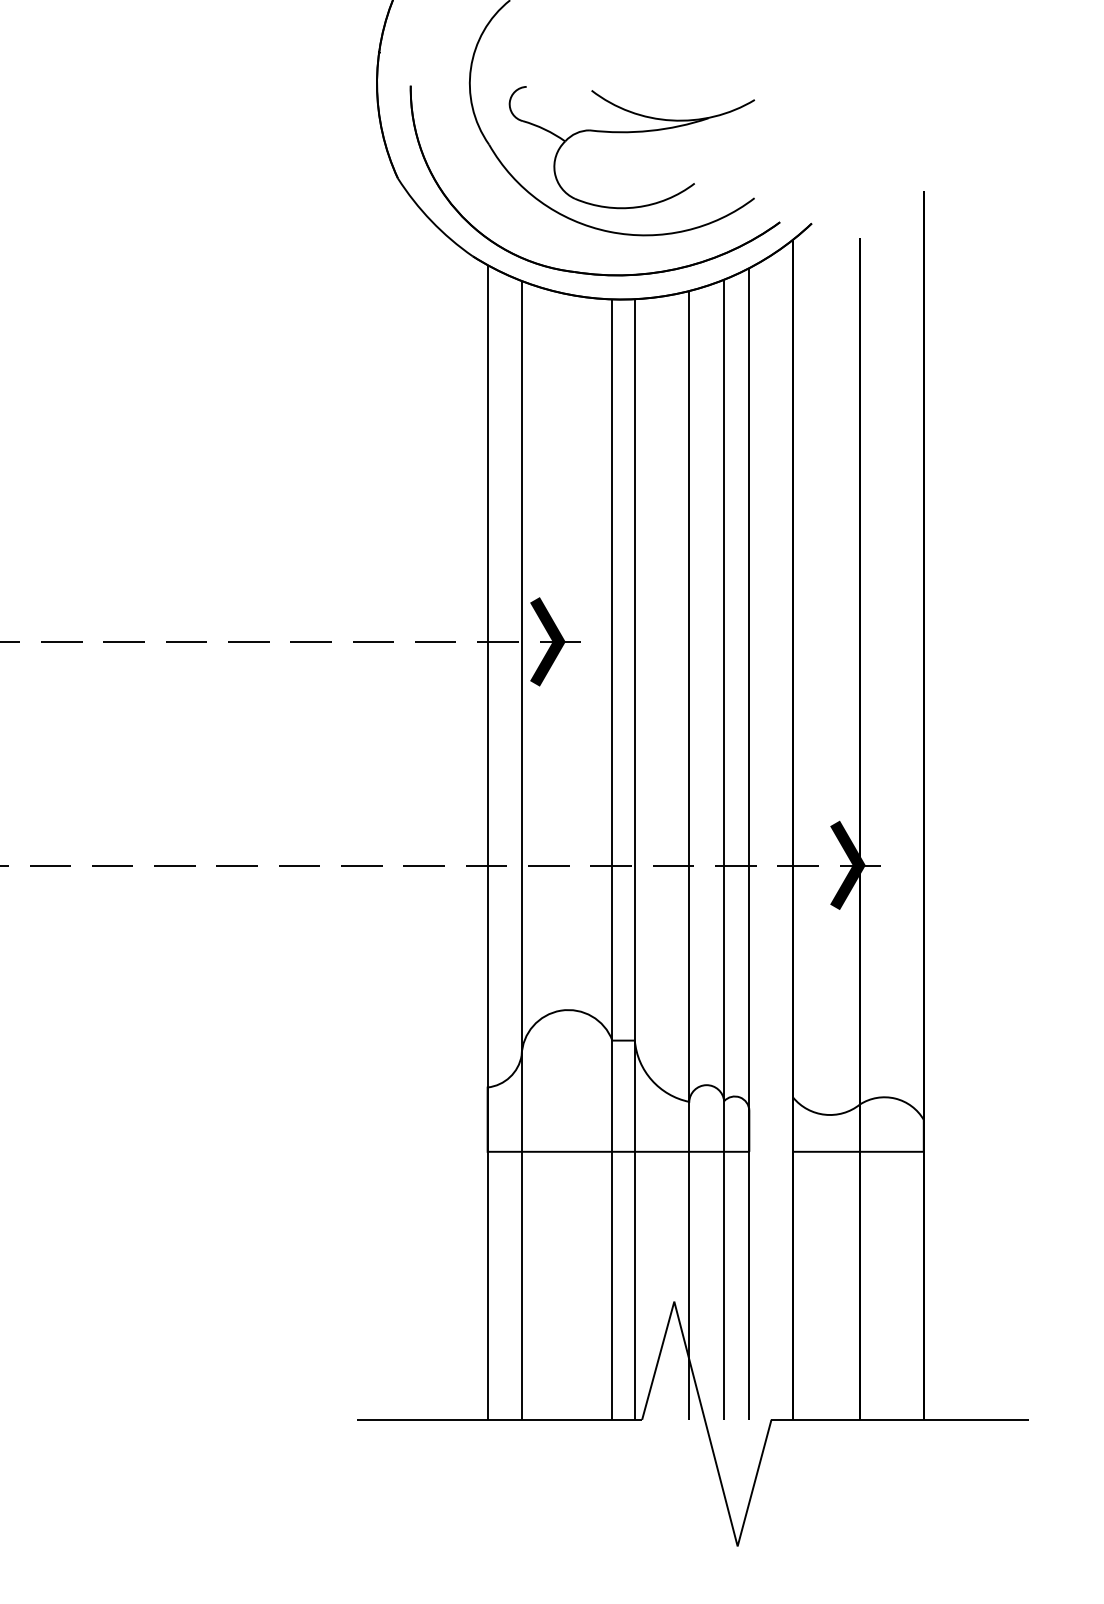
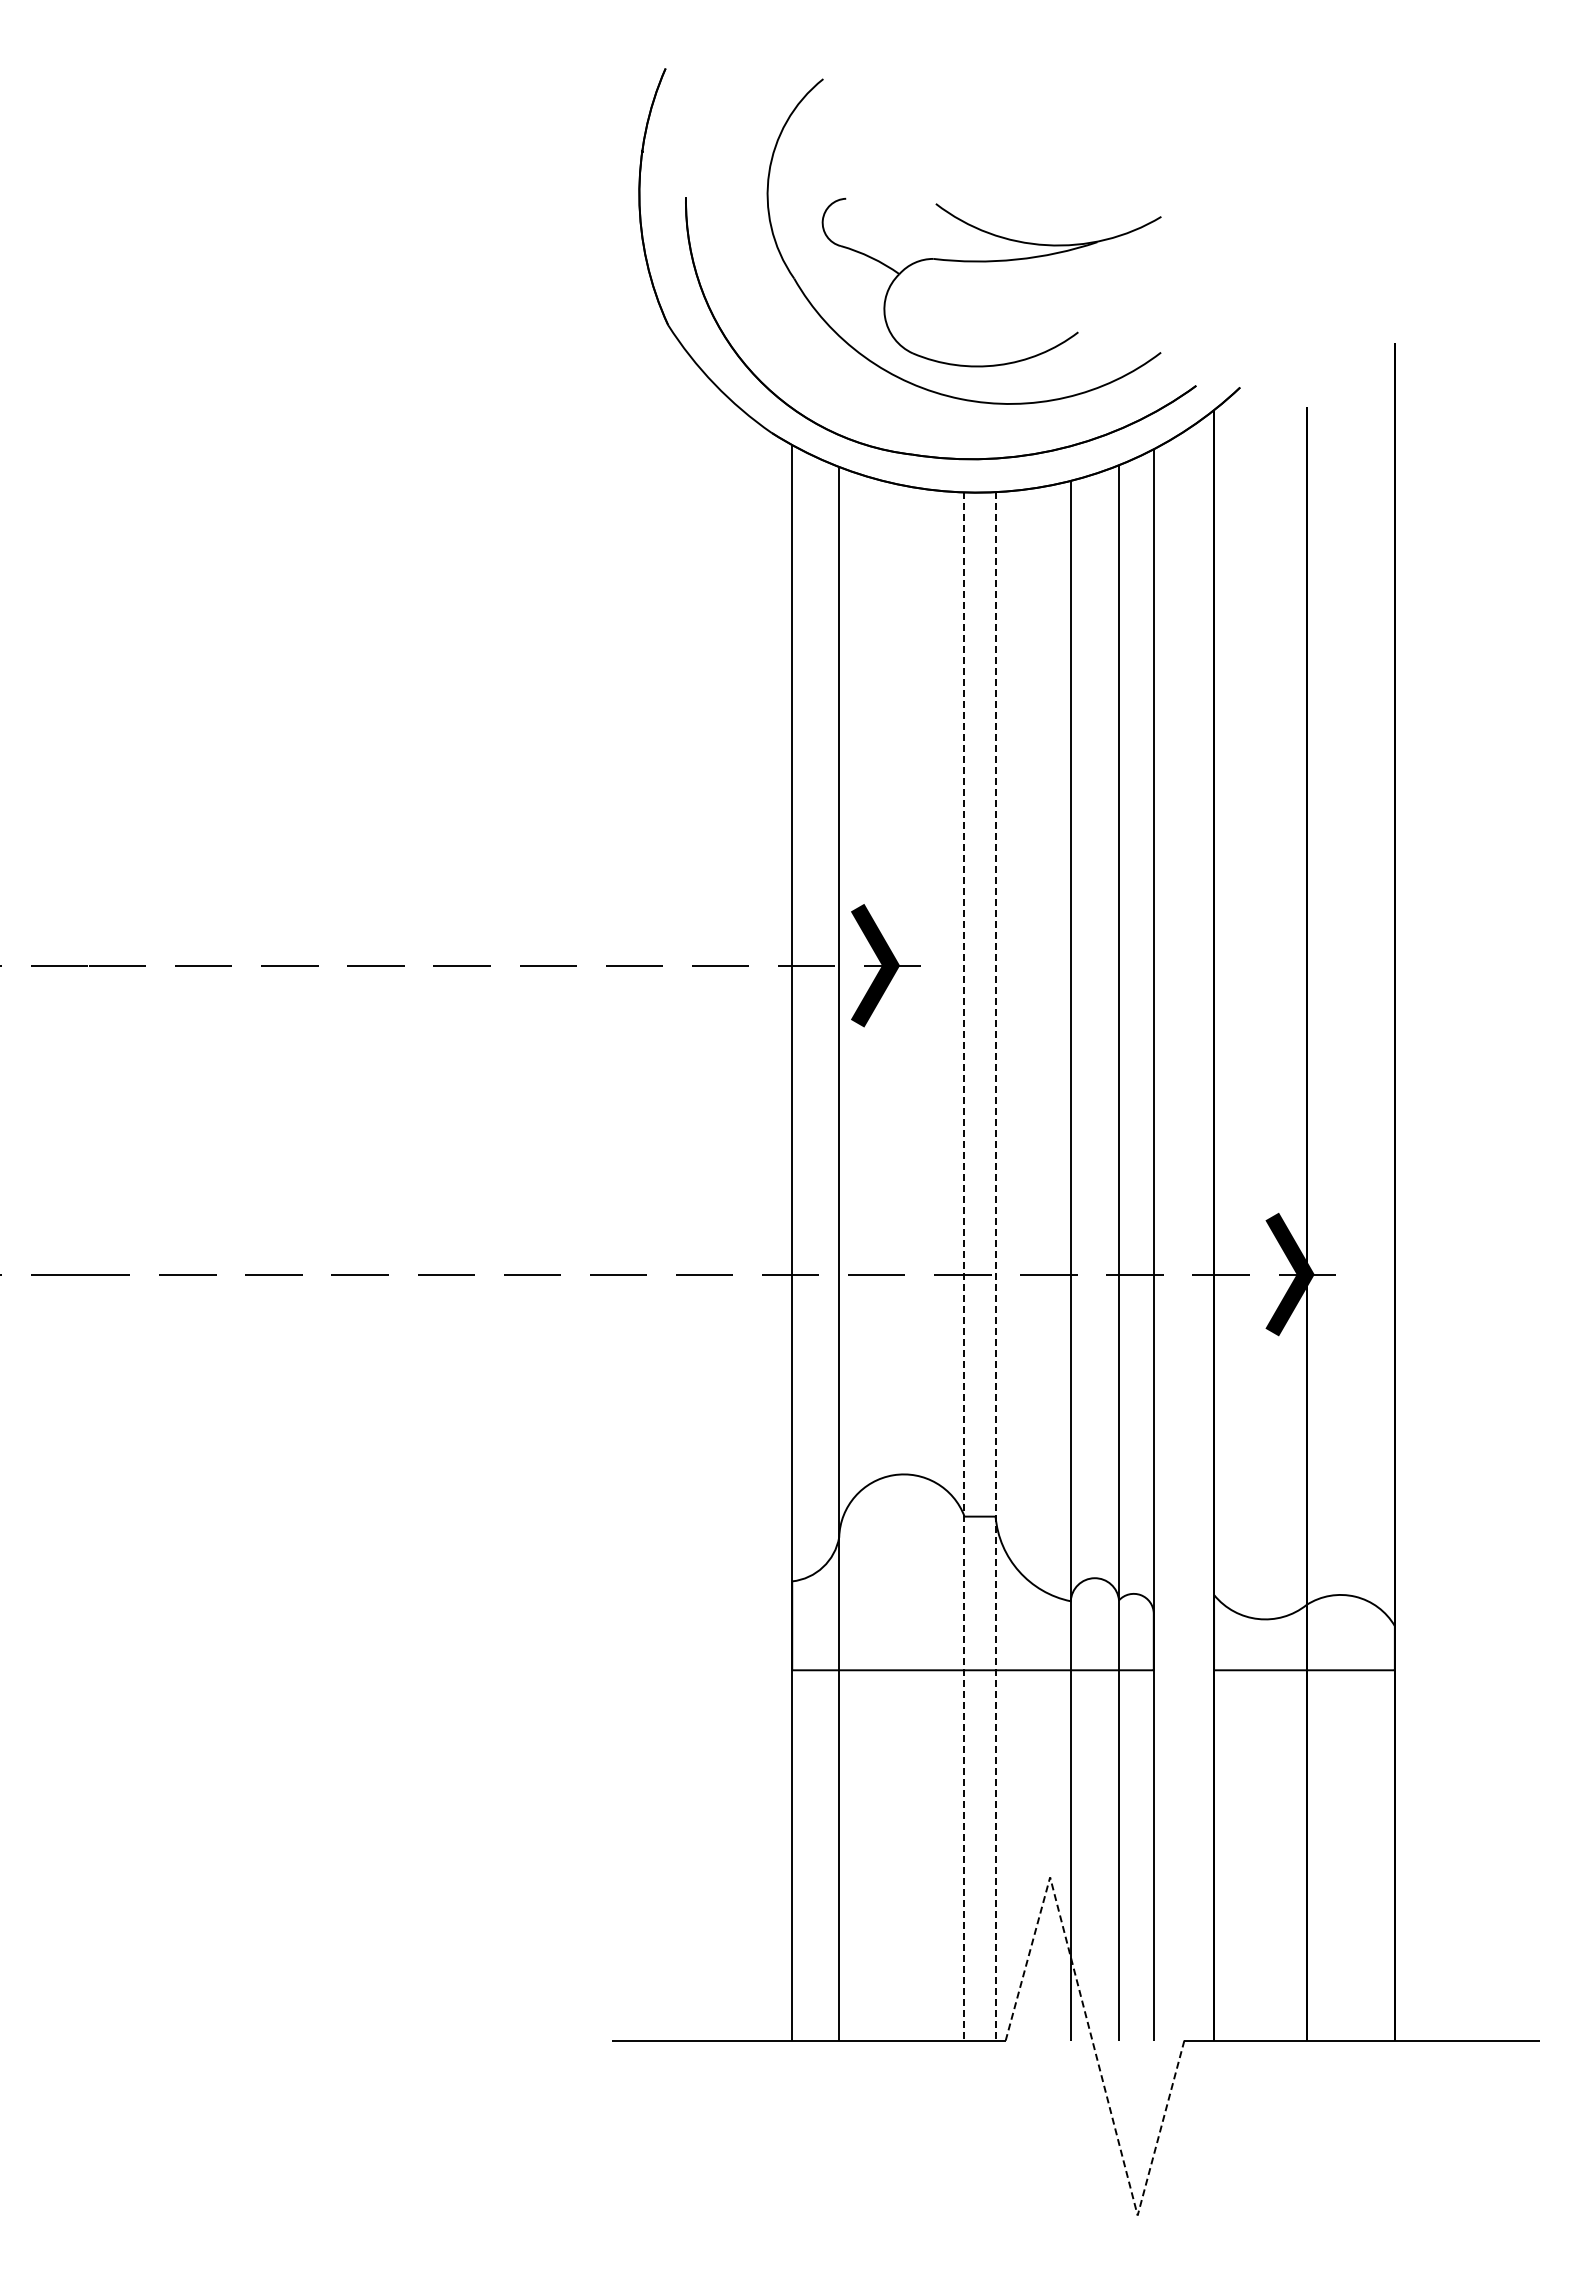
line: (634, 859) -> (995, 1266), solid -> dashed
line: (612, 860) -> (964, 1267), solid -> dashed
line: (707, 1428) -> (1095, 2052), solid -> dashed

